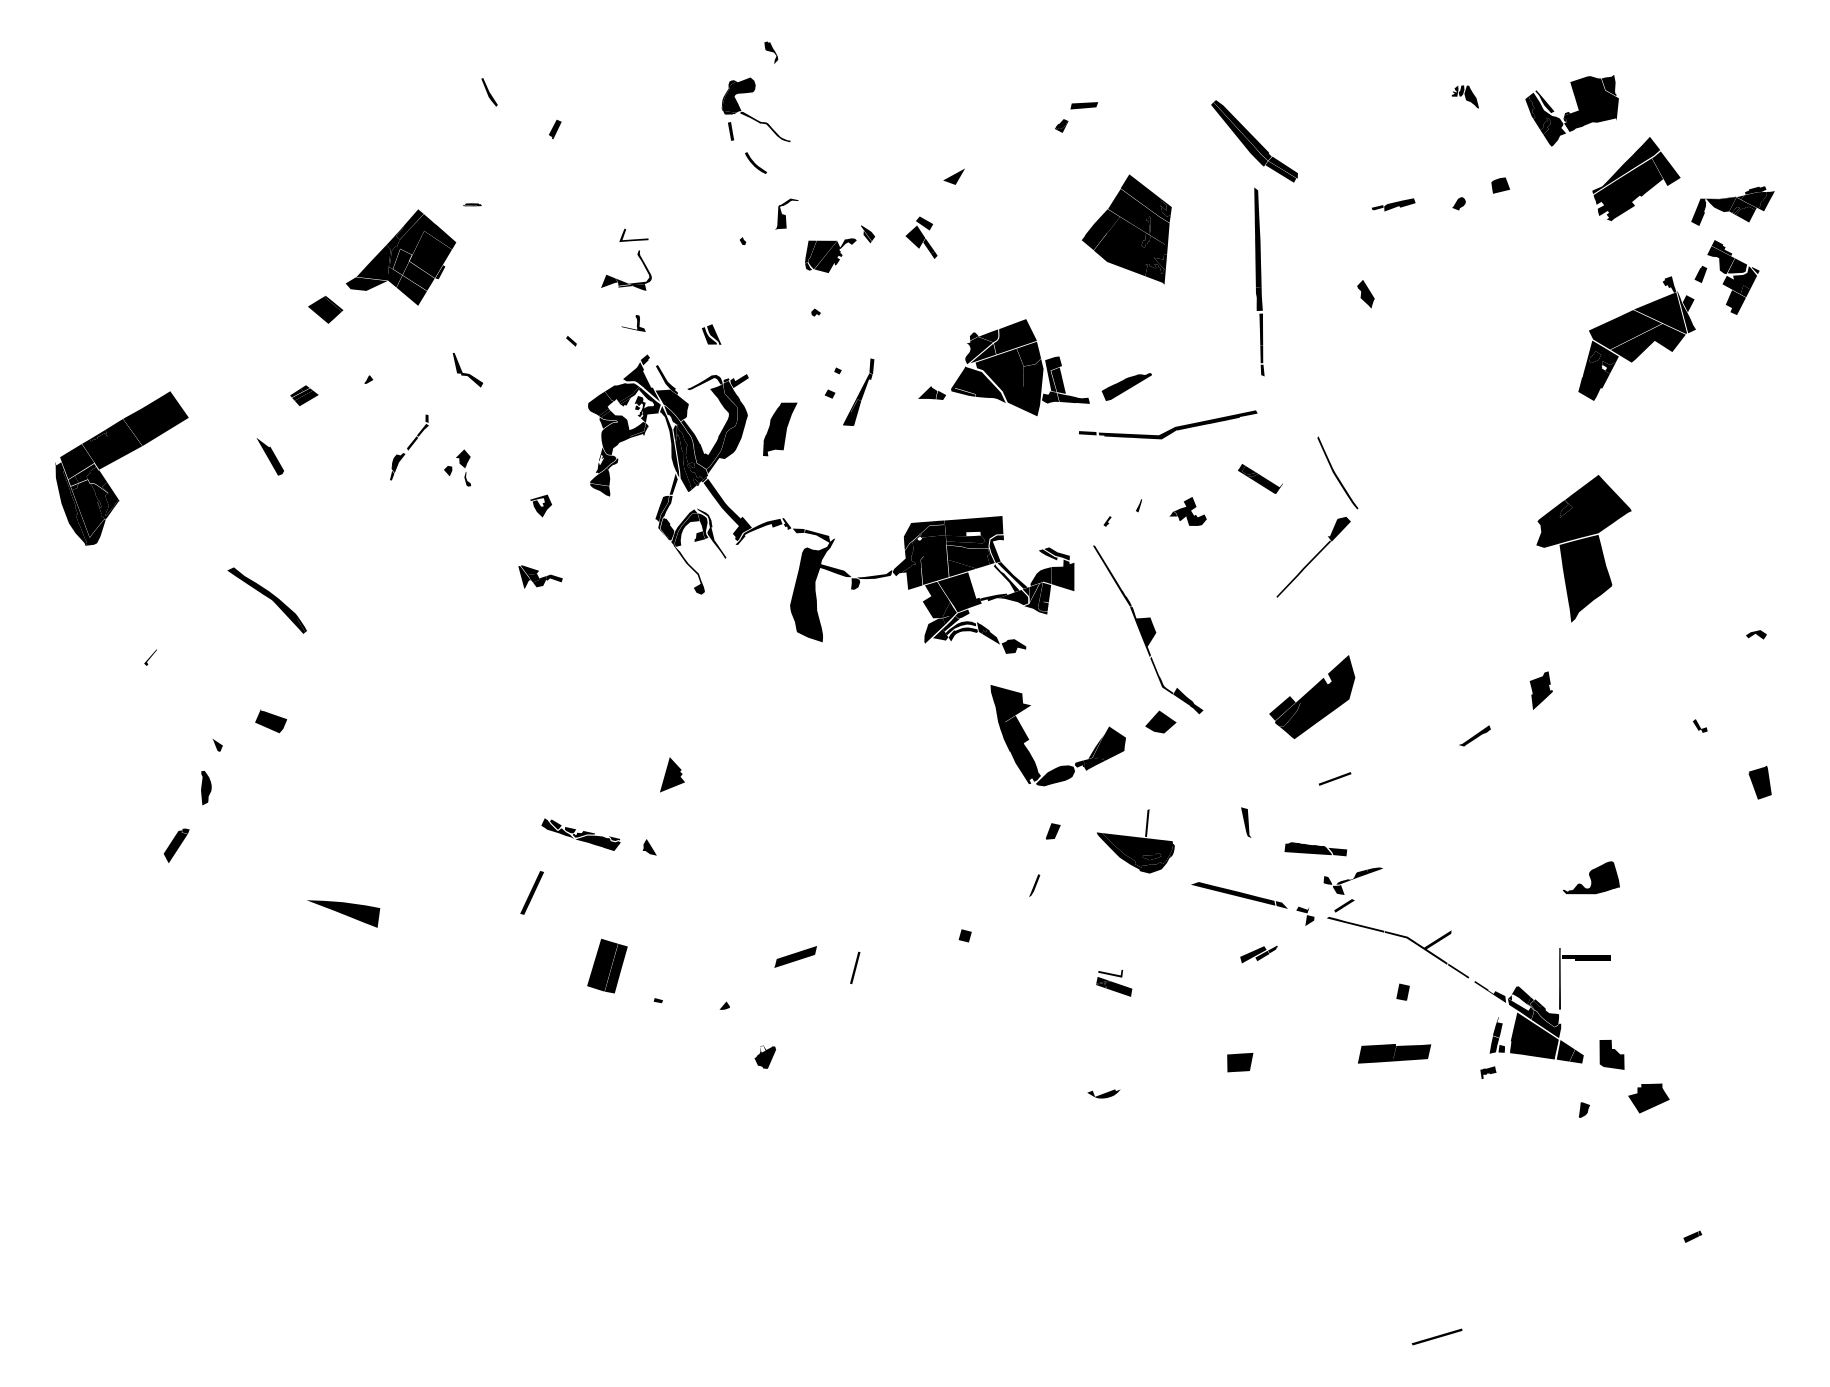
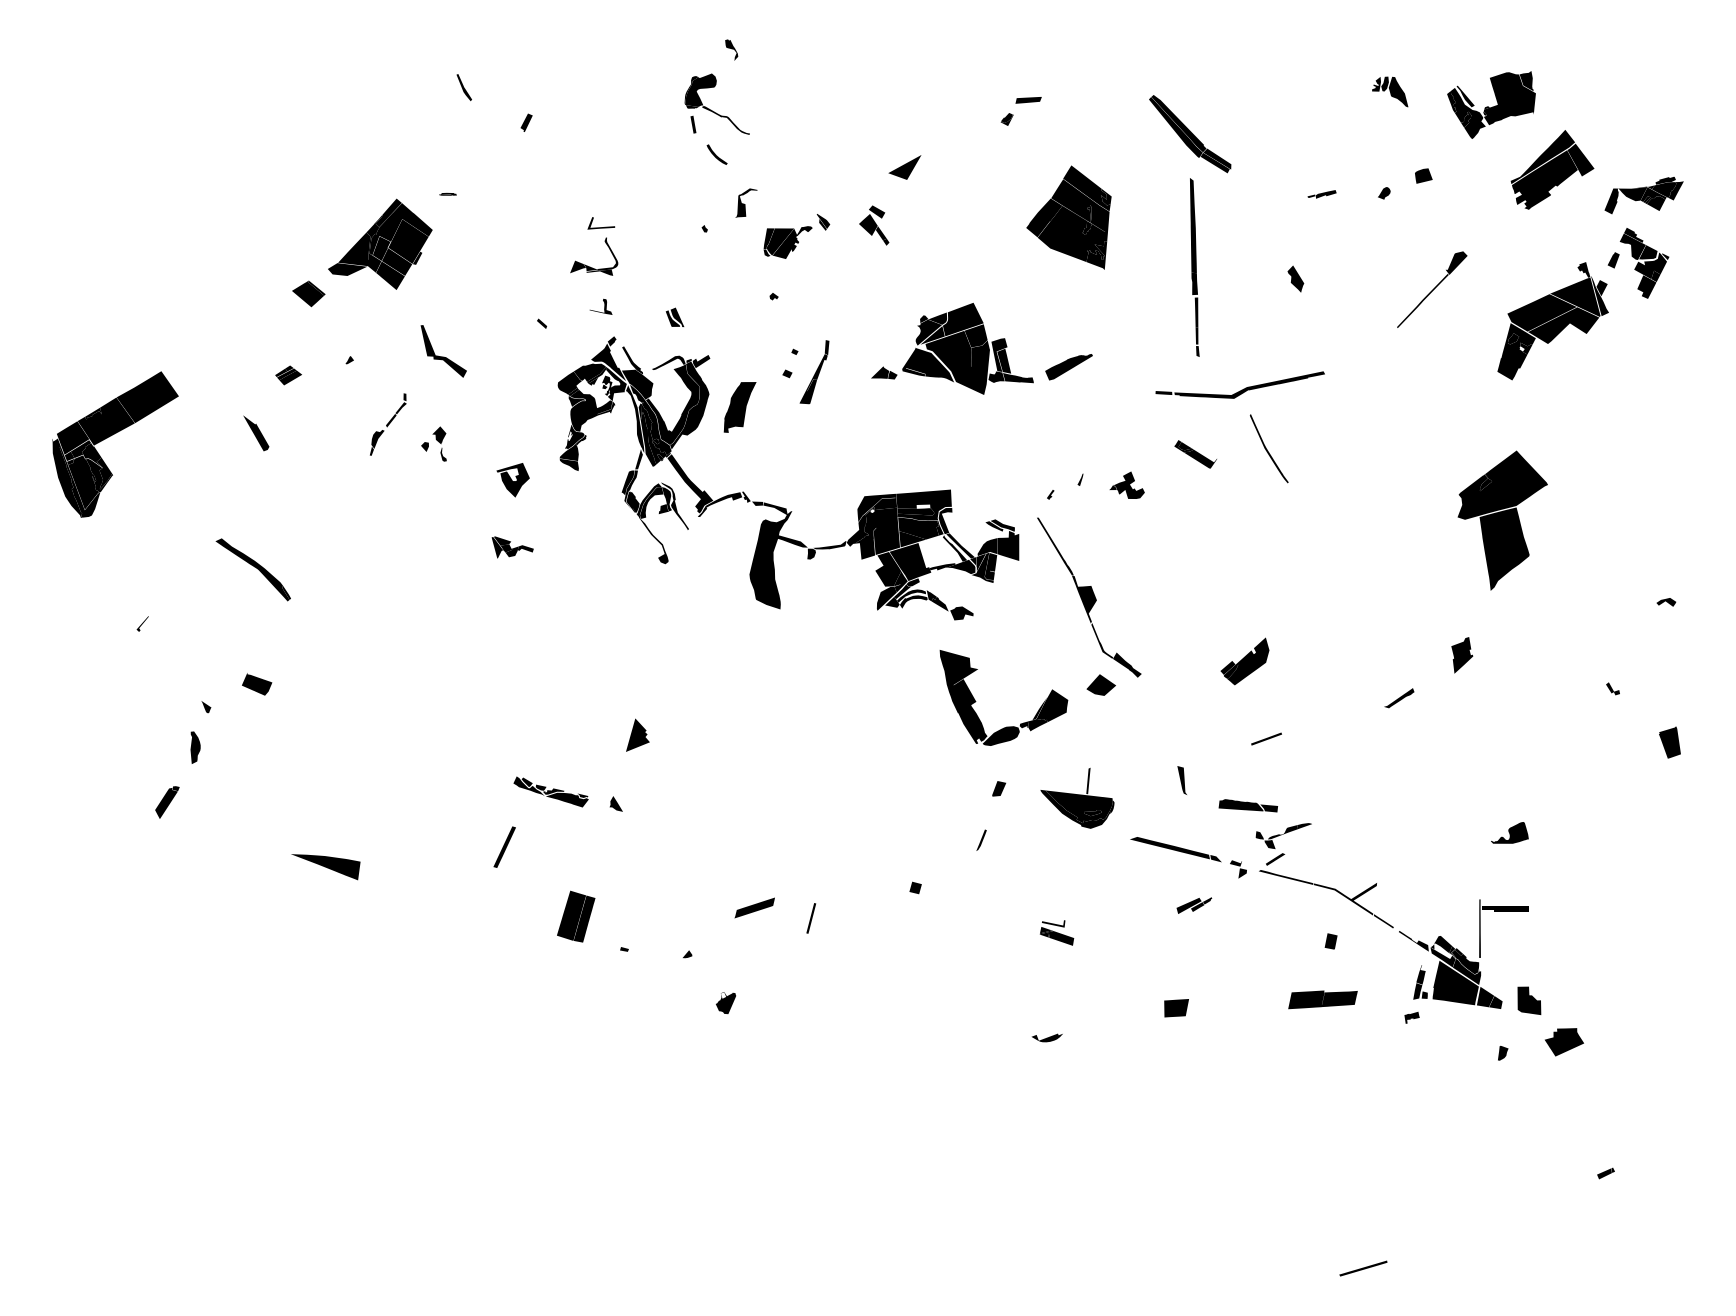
part: (1465, 96) -> (1390, 91), size x1.4
part: (954, 176) -> (905, 167), size x1.6
part: (1392, 205) -> (1321, 194), size x0.7
part: (467, 369) -> (443, 350), size x1.6
part: (1167, 424) -> (1239, 384), moved
part: (541, 505) -> (513, 479), size x1.6
part: (1313, 557) -> (1432, 289), moved
part: (1311, 697) -> (1244, 661), size x0.6
part: (1591, 877) -> (1509, 832), size x0.7

